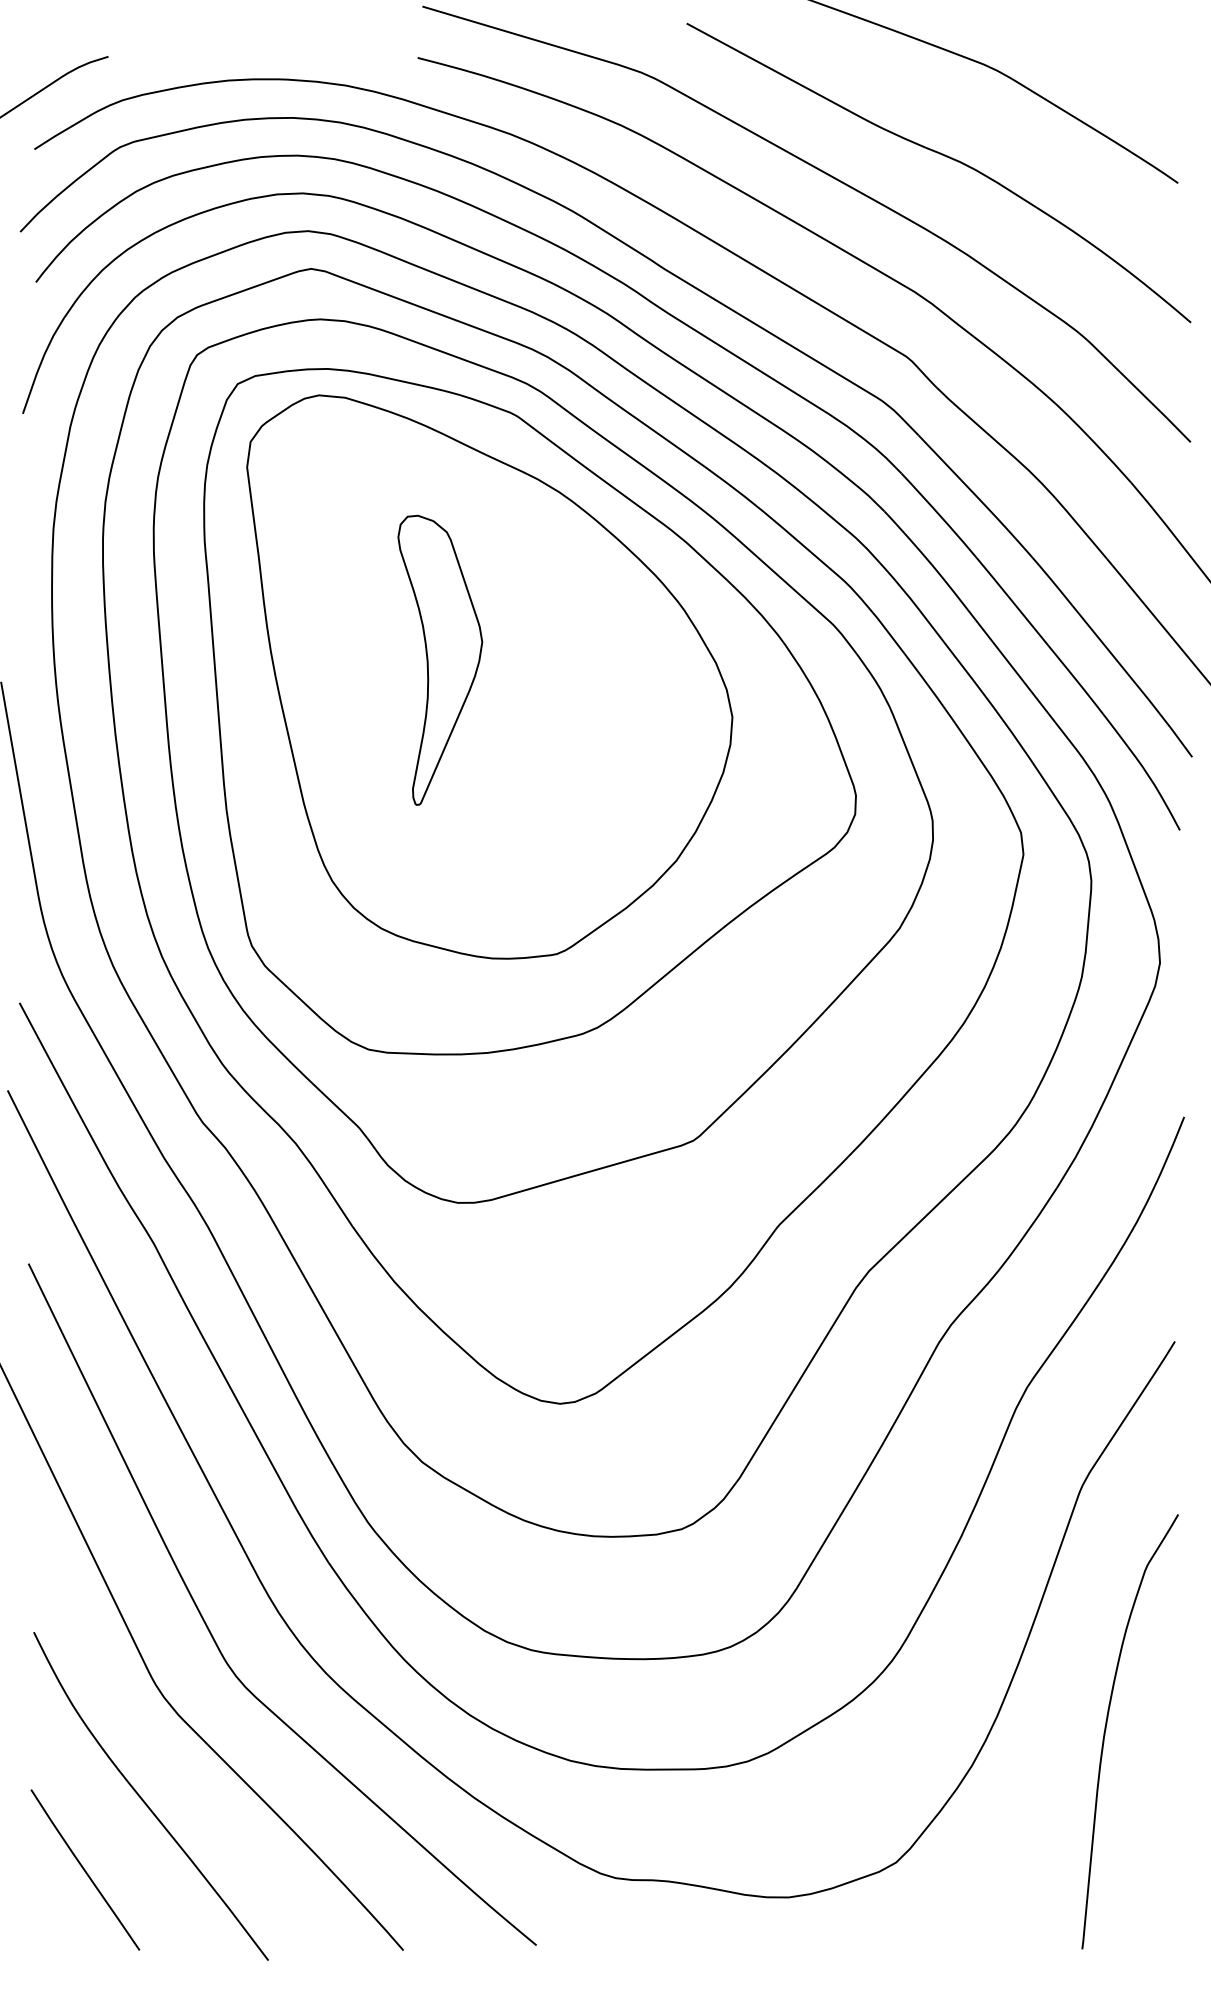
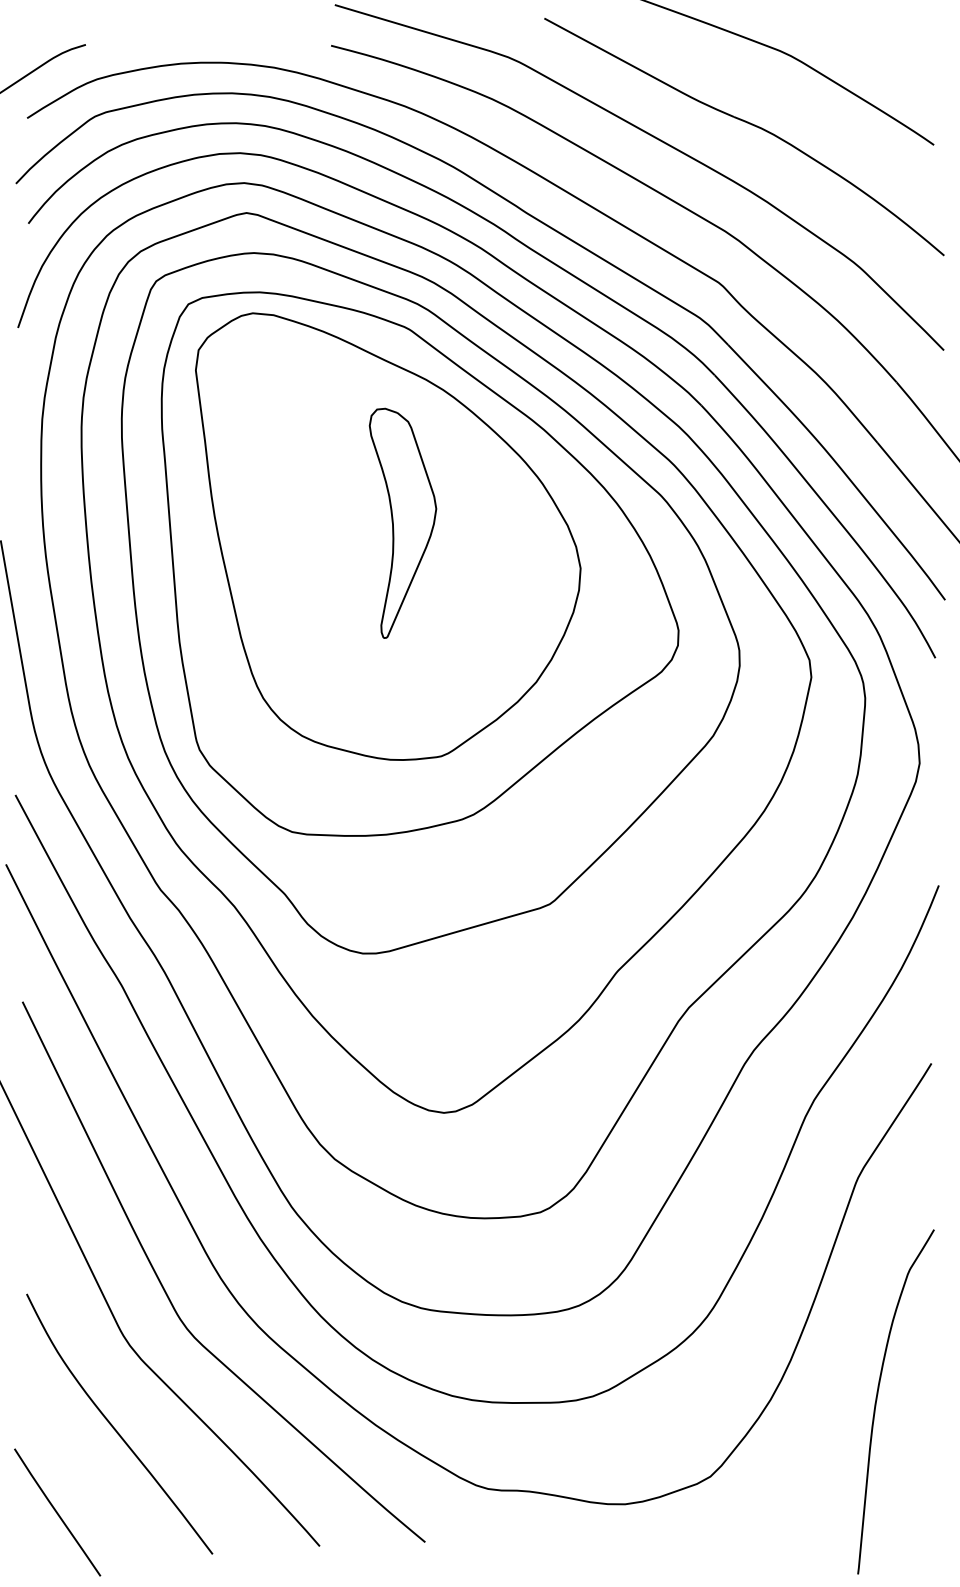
part: (439, 659) -> (402, 522), moved
curve: (1106, 1729) -> (877, 1400), moved
curve: (85, 1869) -> (57, 1512), moved

